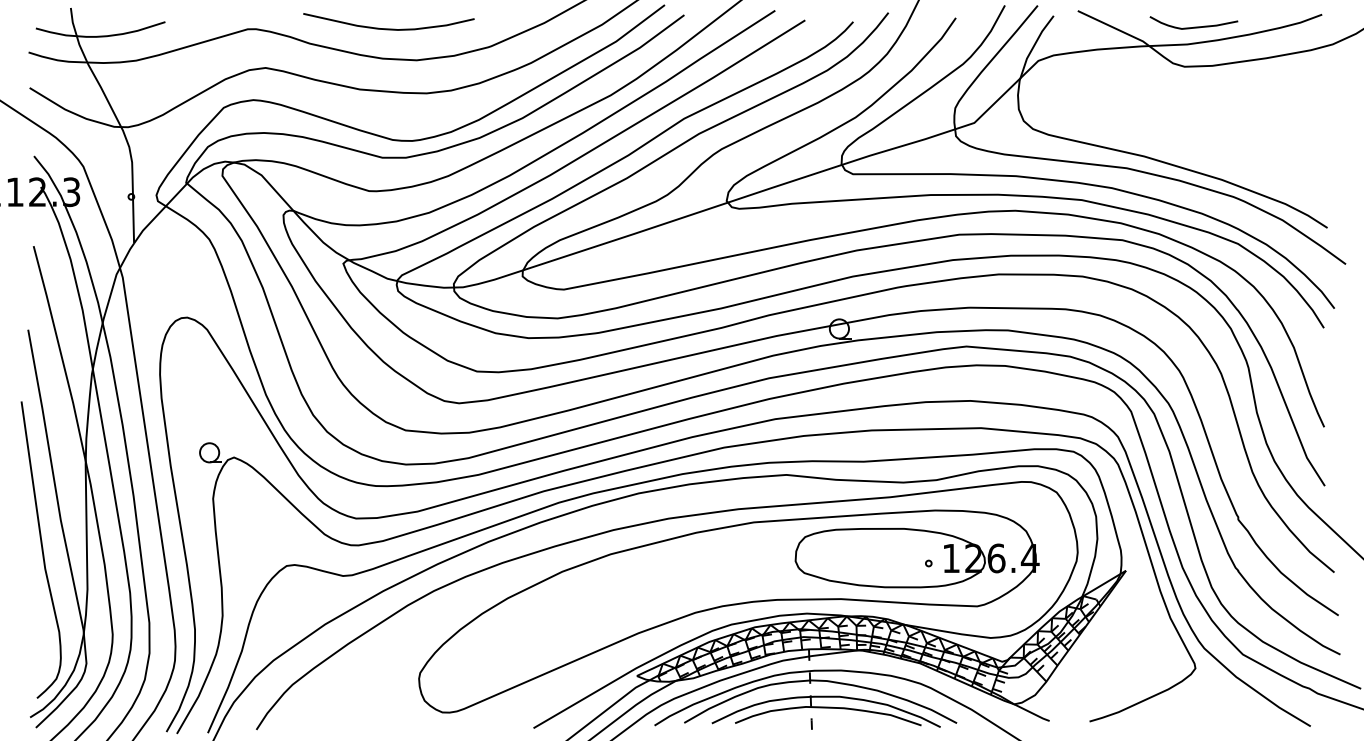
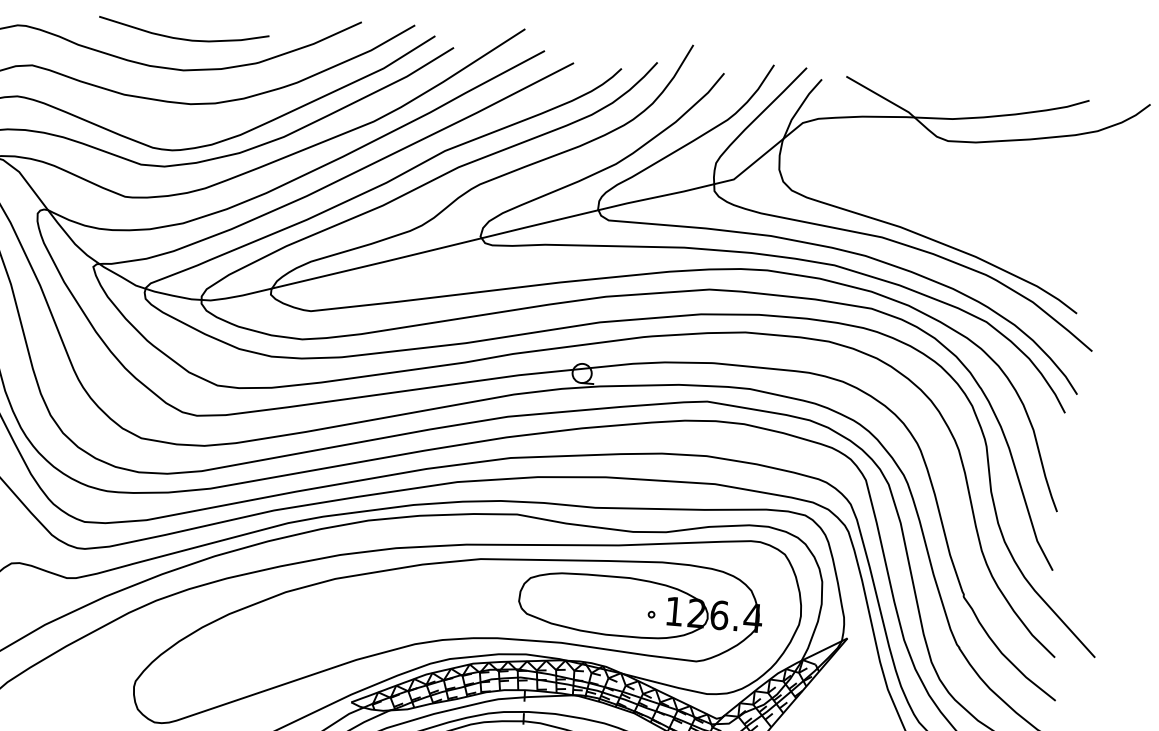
curve: (1193, 26) -> (960, 101), removed
curve: (388, 28) -> (182, 38), moved

